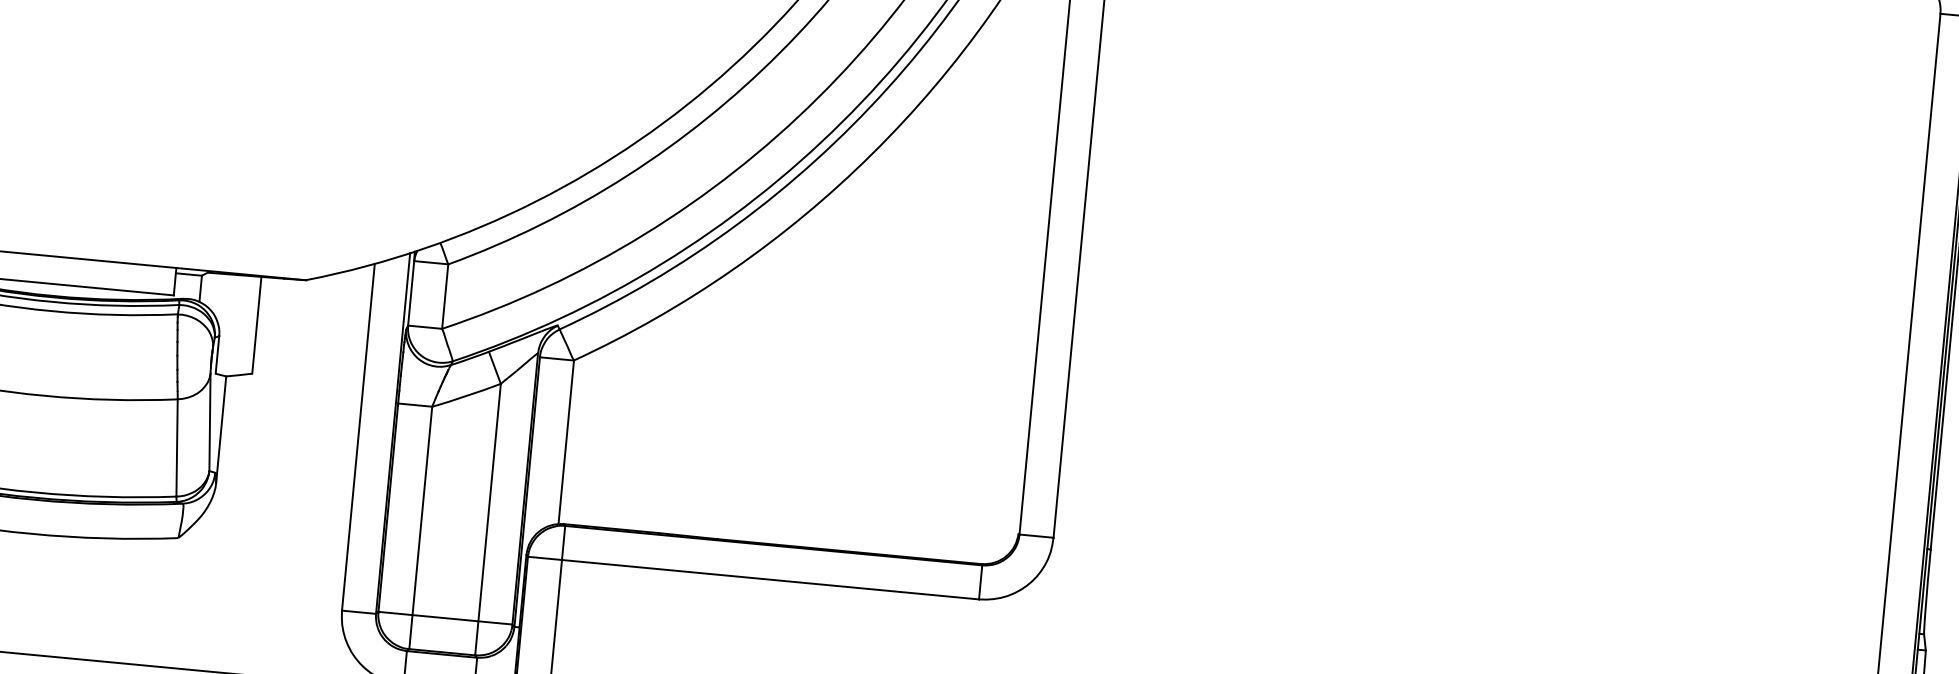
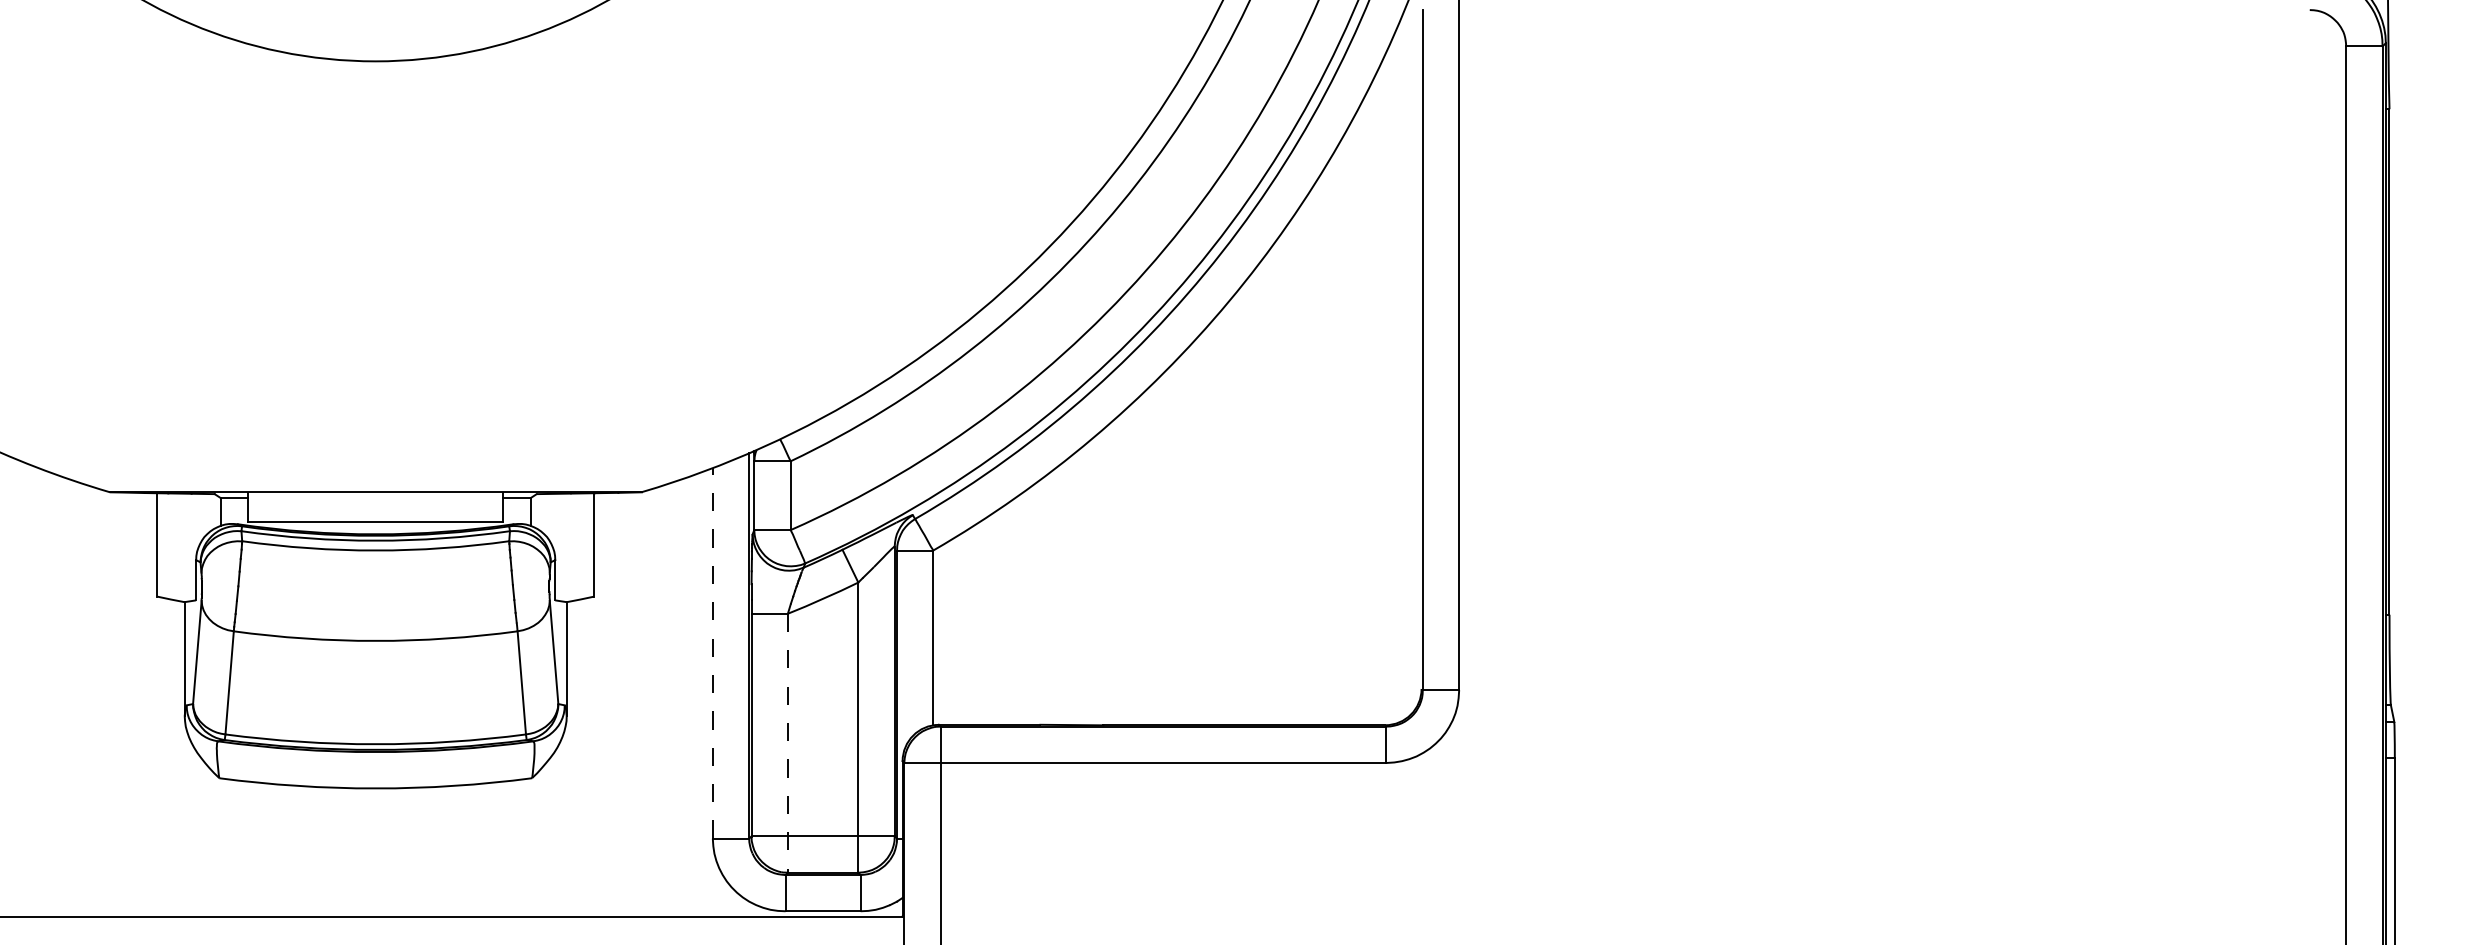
line: (358, 436) -> (712, 652), solid -> dashed
line: (420, 528) -> (787, 743), solid -> dashed

